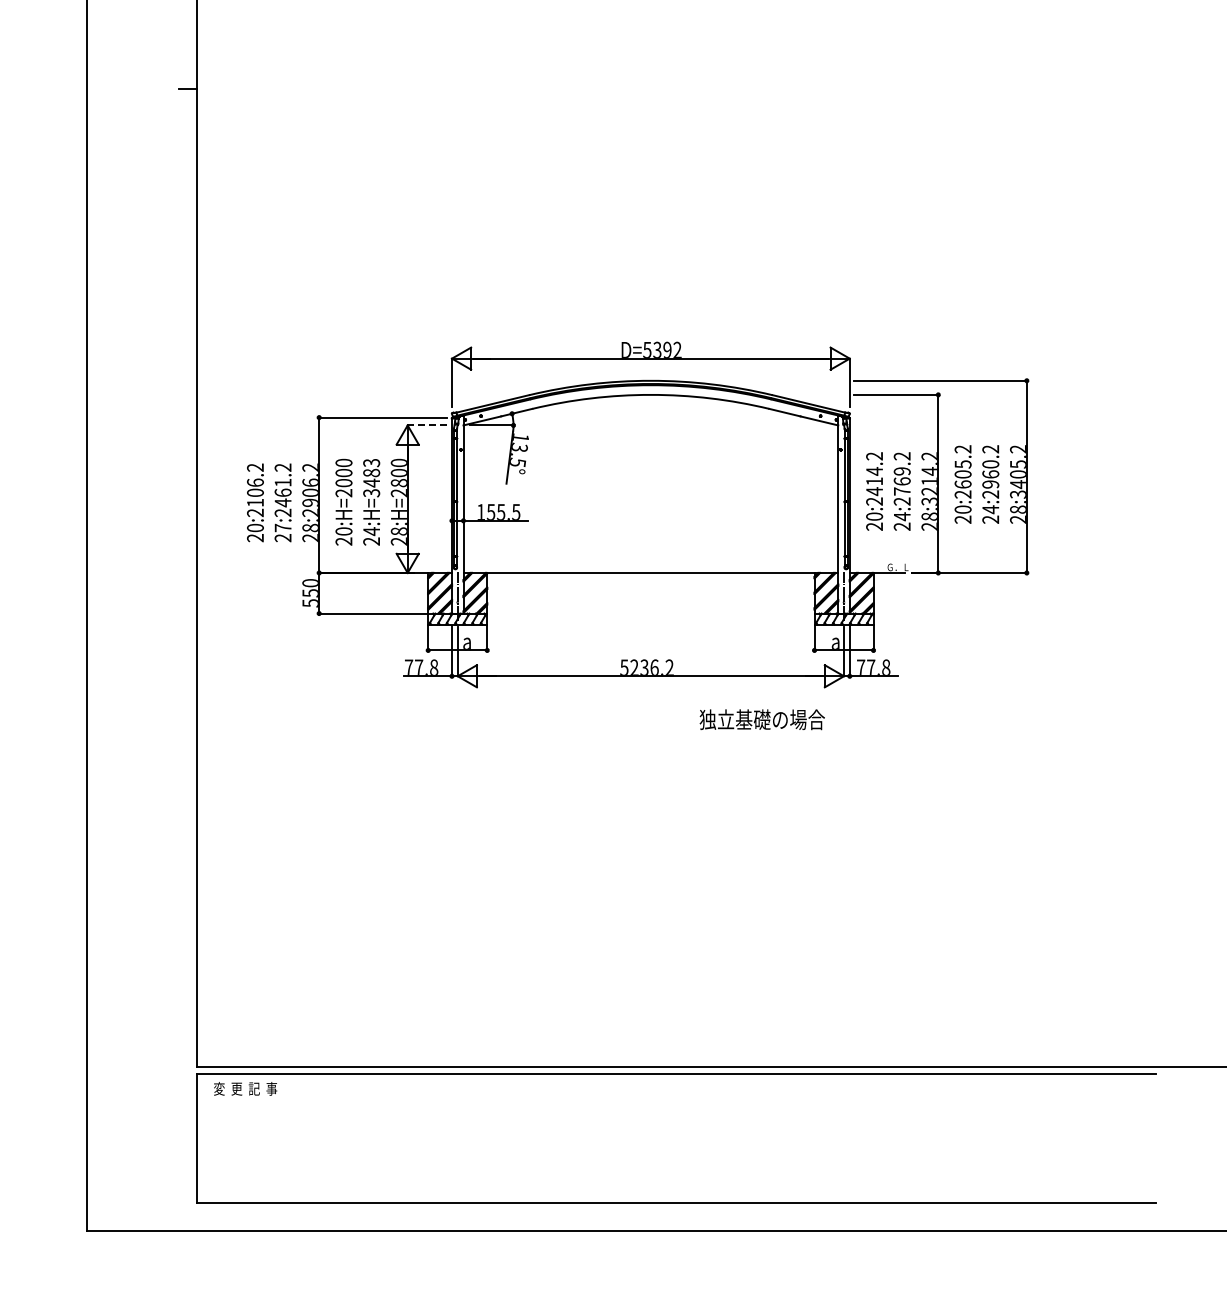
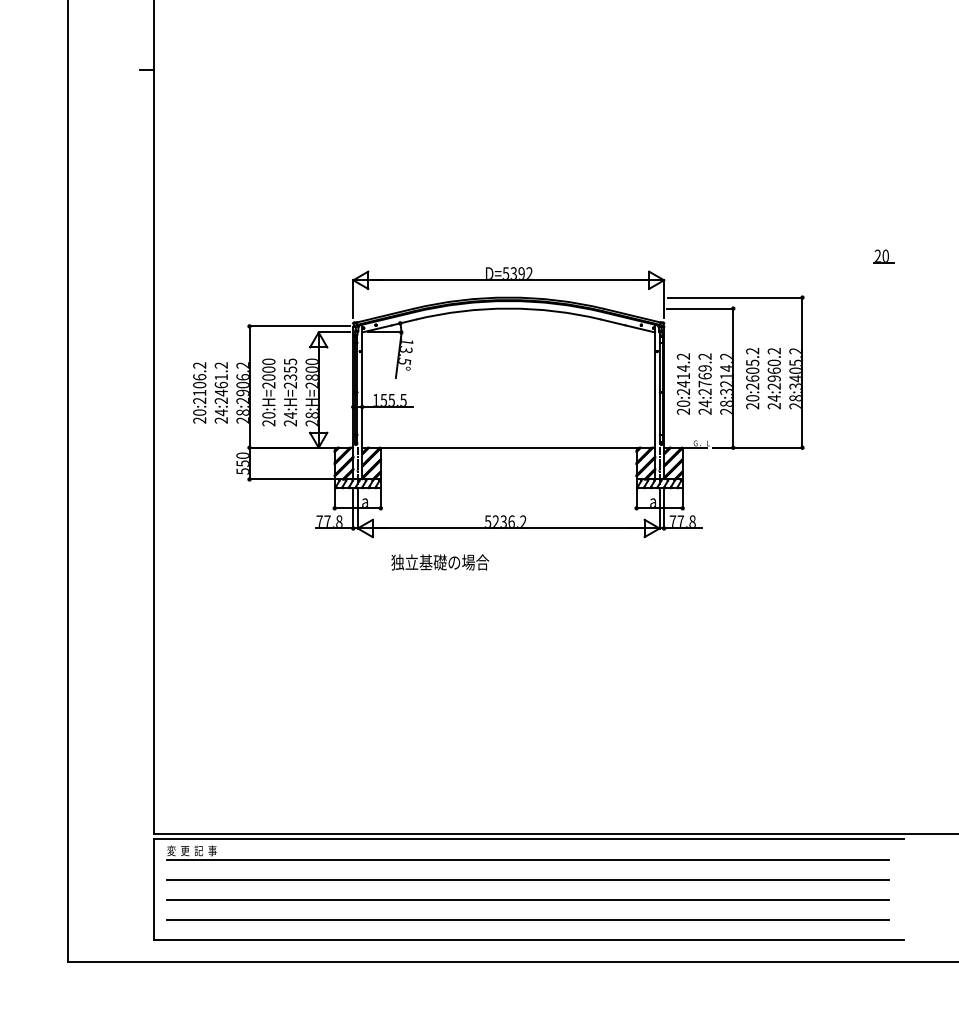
part: (1131, 328) -> (884, 256), added
line: (427, 425) -> (334, 332), dashed -> solid
text: (371, 478) -> (290, 373), 24:H=3483 -> 24:H=2355
text: (282, 527) -> (220, 412), 27:2461.2 -> 24:2461.2
text: (761, 719) -> (439, 562), moved
line: (674, 1100) -> (527, 859), added
line: (674, 1125) -> (527, 879), added
line: (674, 1151) -> (527, 899), added
line: (674, 1177) -> (527, 920), added

